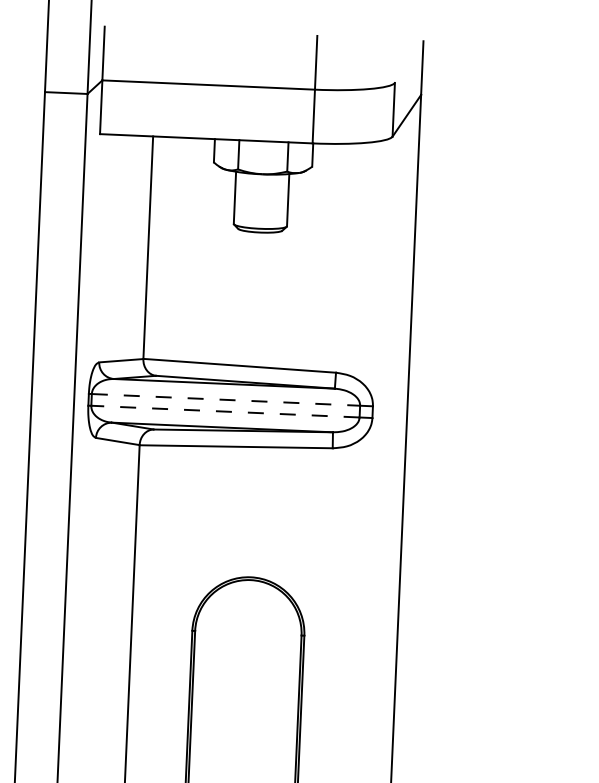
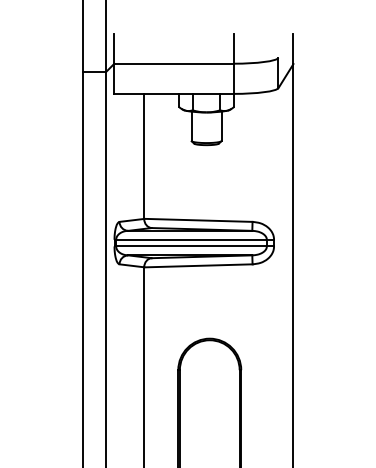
line: (227, 399) -> (192, 239), dashed -> solid
line: (225, 411) -> (191, 246), dashed -> solid

